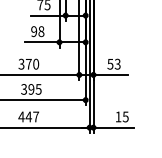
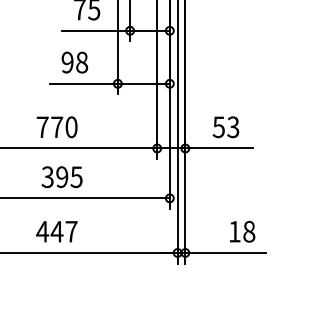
text: (21, 63) -> (42, 125), 370 -> 770
text: (125, 116) -> (248, 230), 15 -> 18

